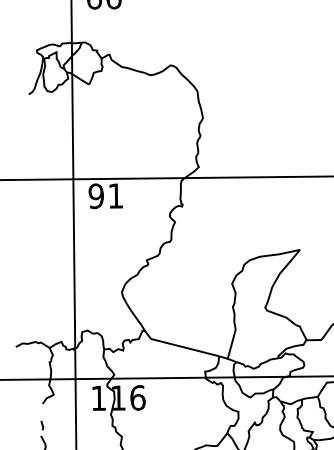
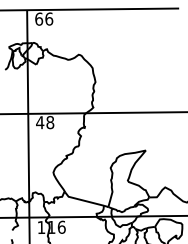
text: (106, 195) -> (45, 122), 91 -> 48

